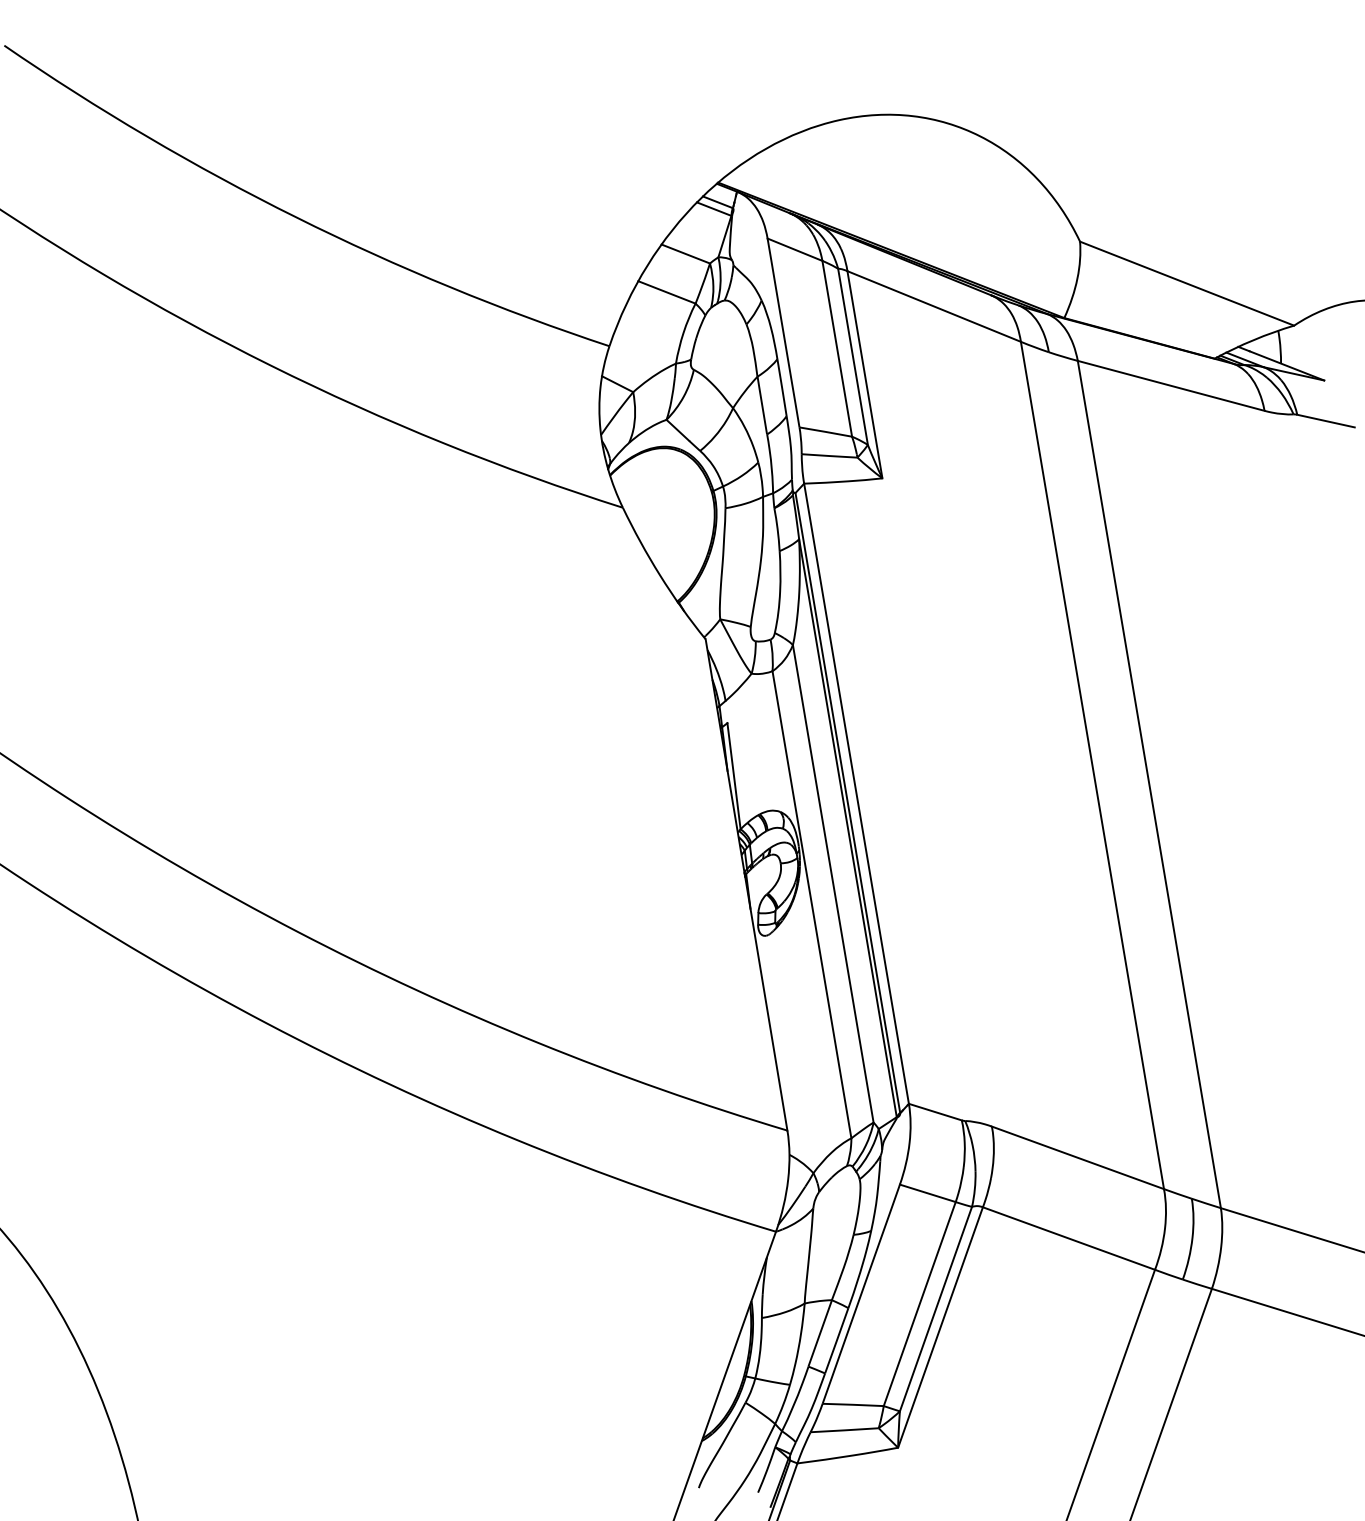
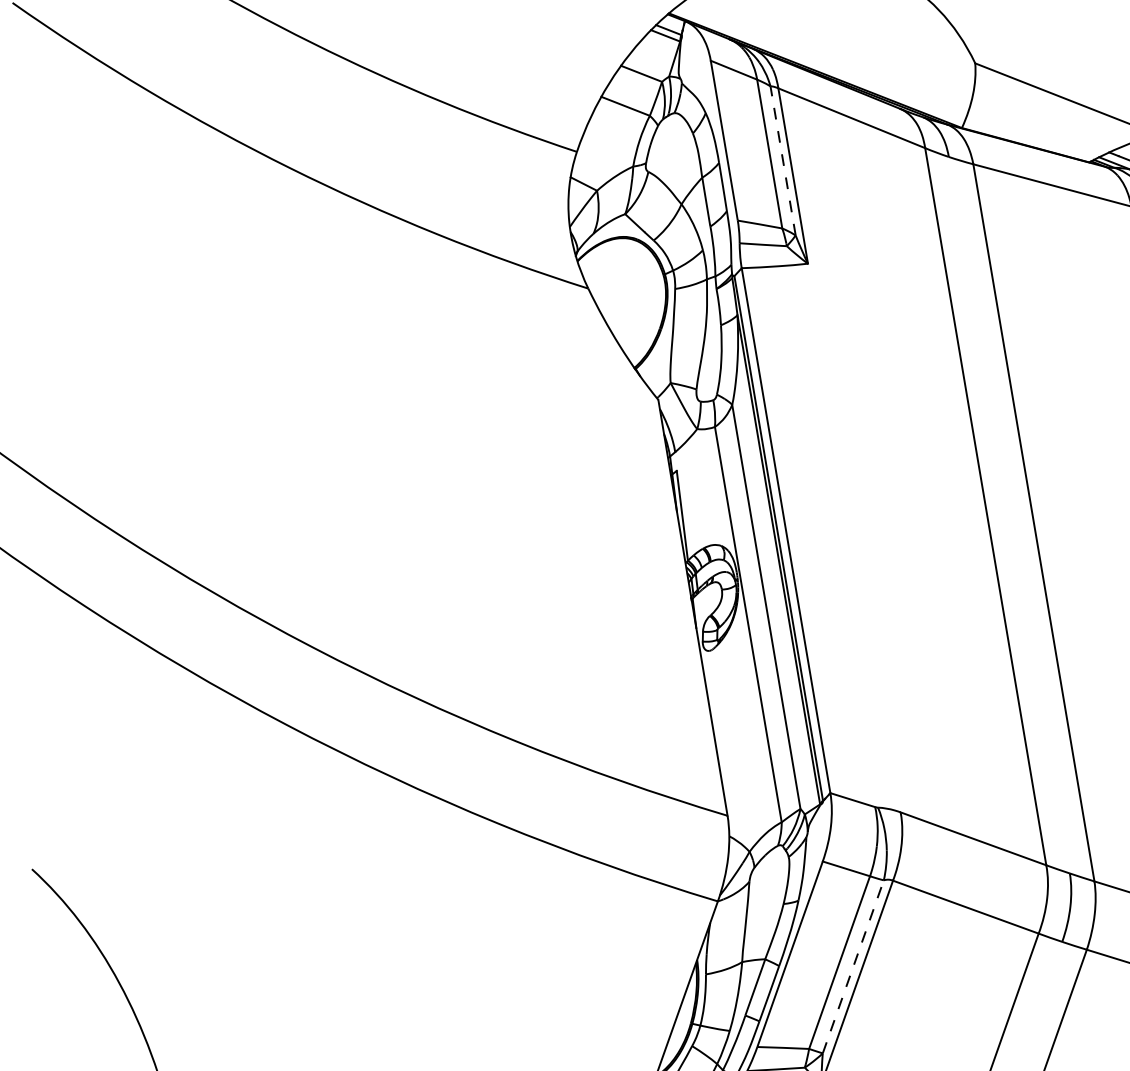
line: (852, 356) -> (782, 160), solid -> dashed
line: (936, 1308) -> (853, 966), solid -> dashed

